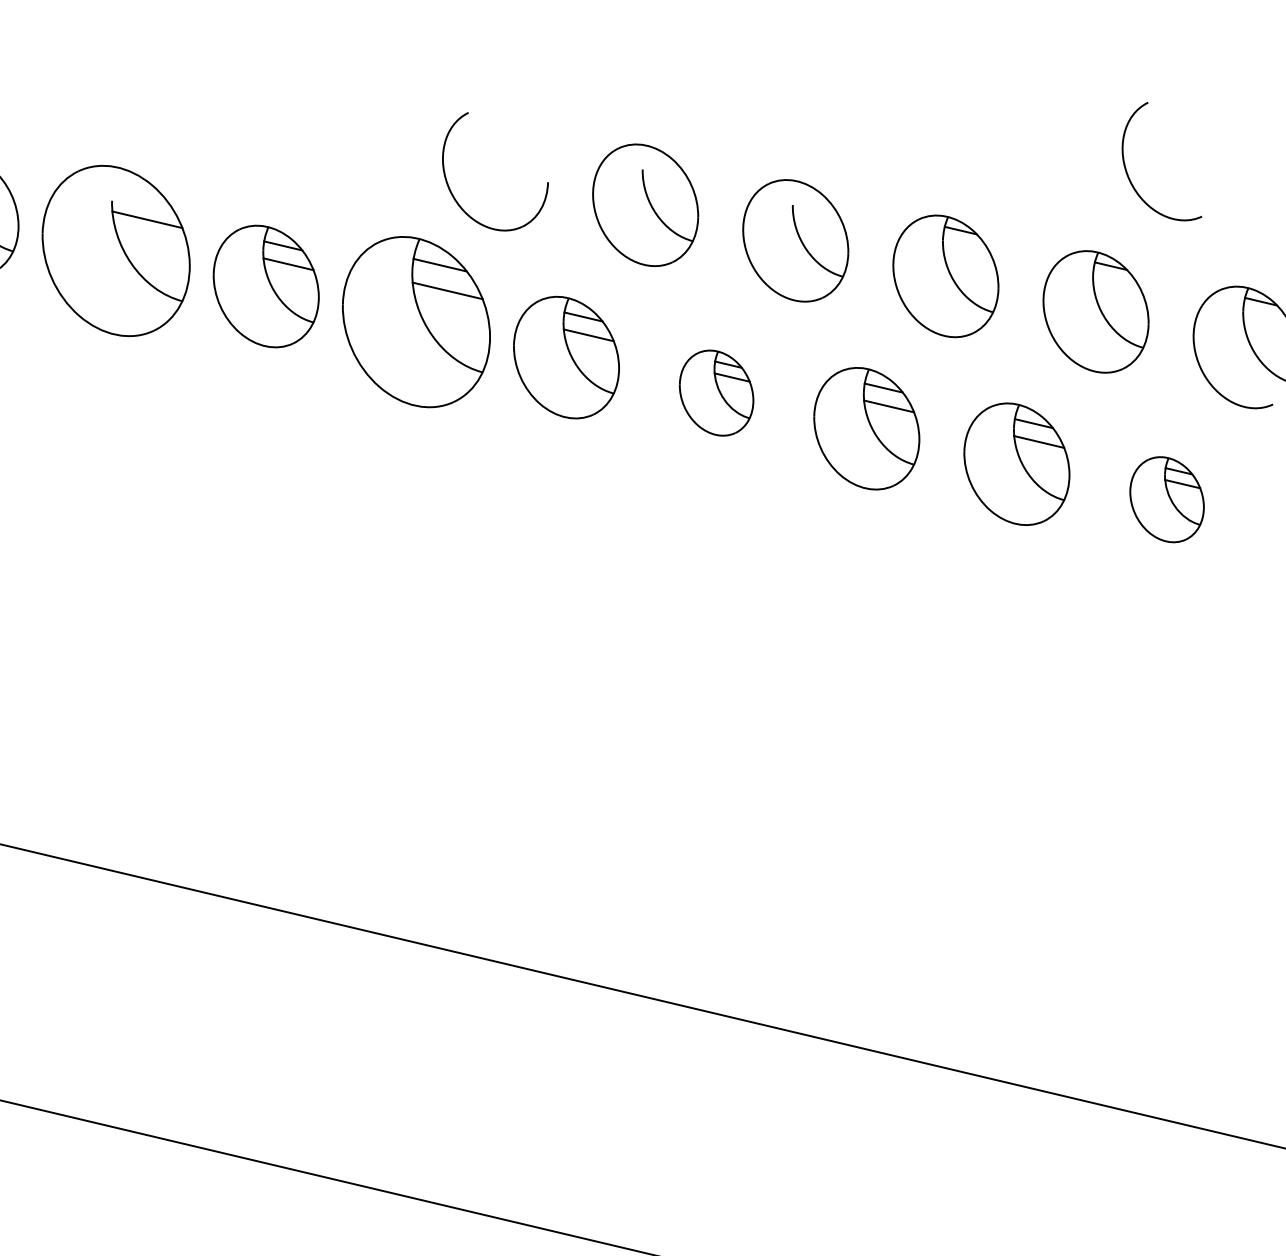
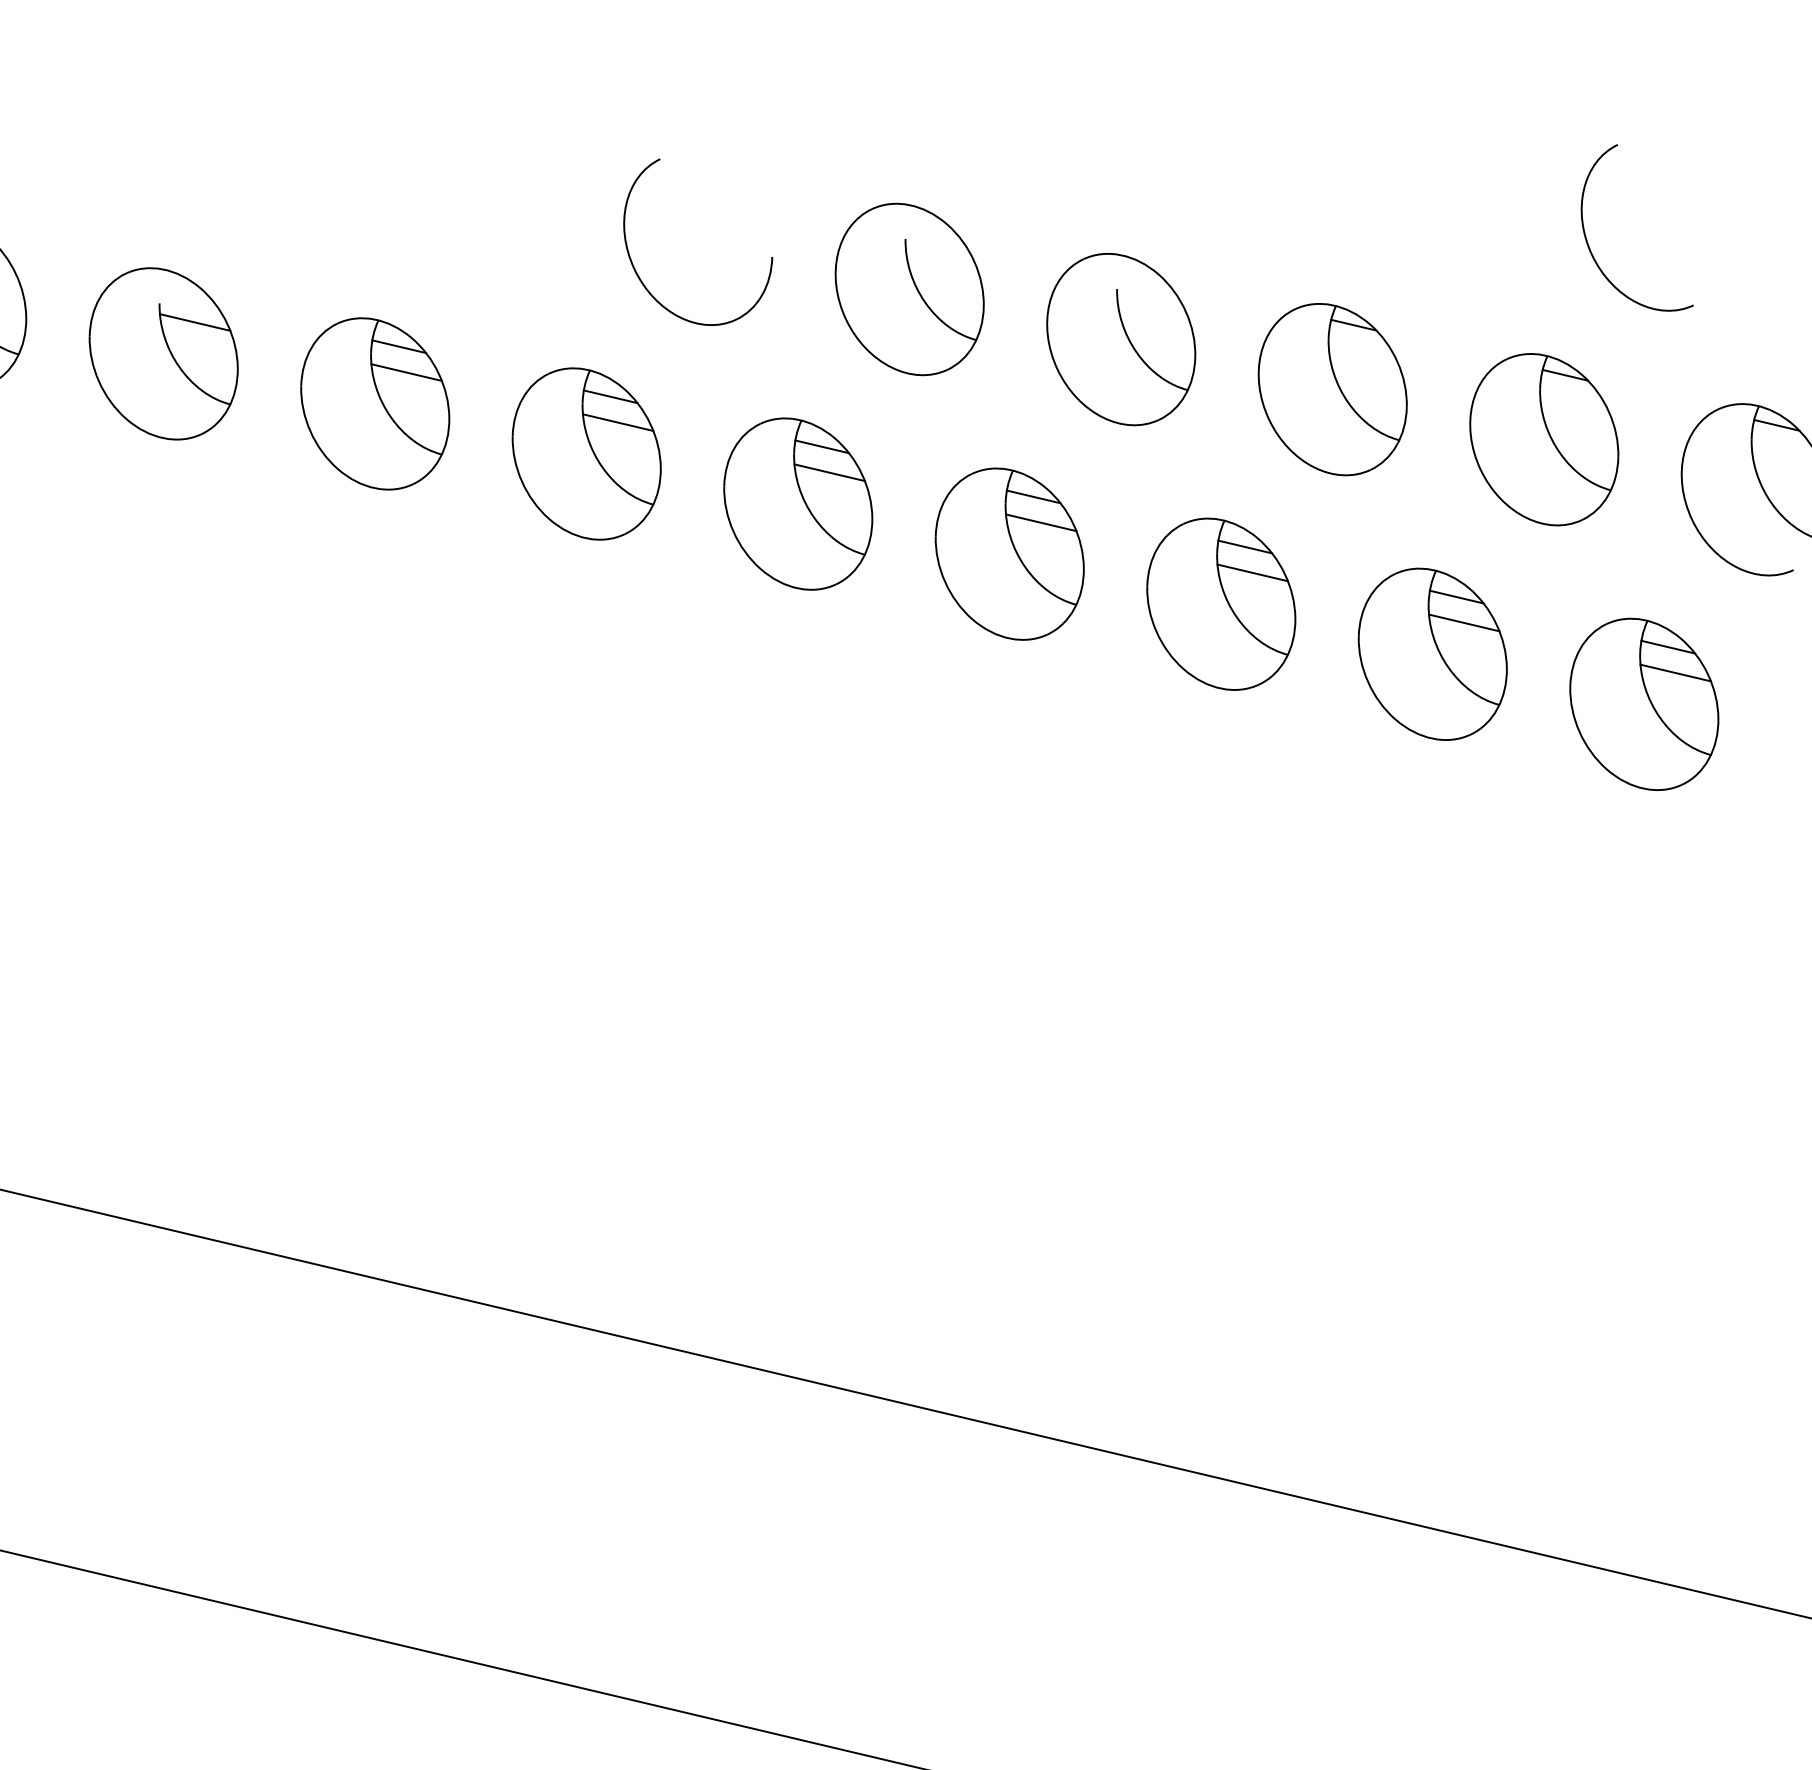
part: (115, 250) -> (163, 353), size x0.71
part: (416, 321) -> (586, 453), size x0.71
part: (716, 392) -> (1009, 553), size x1.43
part: (1167, 499) -> (1644, 703), size x1.43

